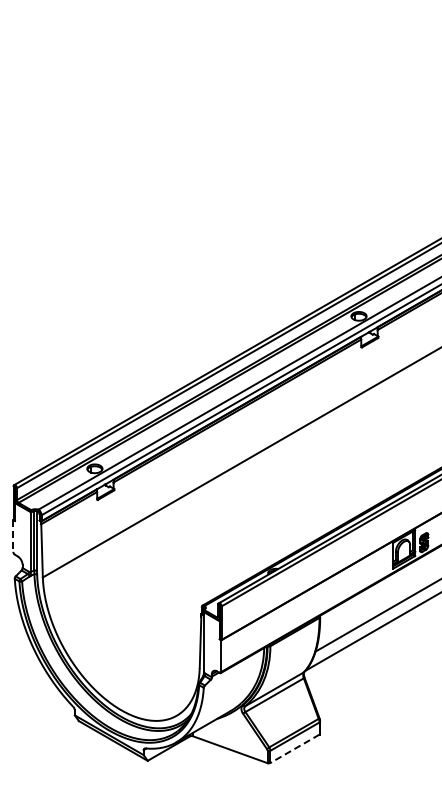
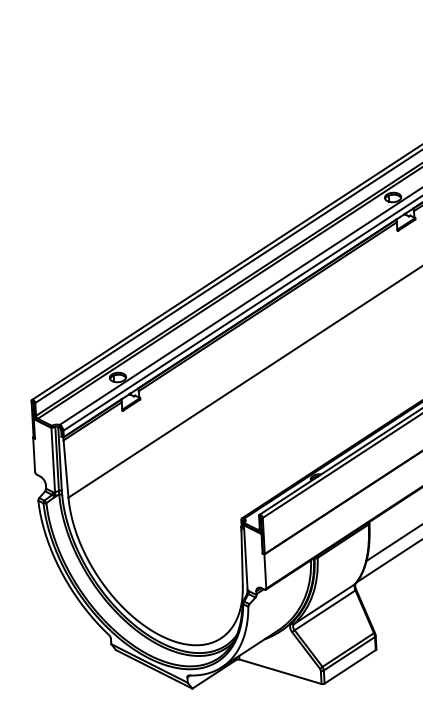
line: (13, 535) -> (34, 454), dashed -> solid
line: (294, 749) -> (349, 667), dashed -> solid

